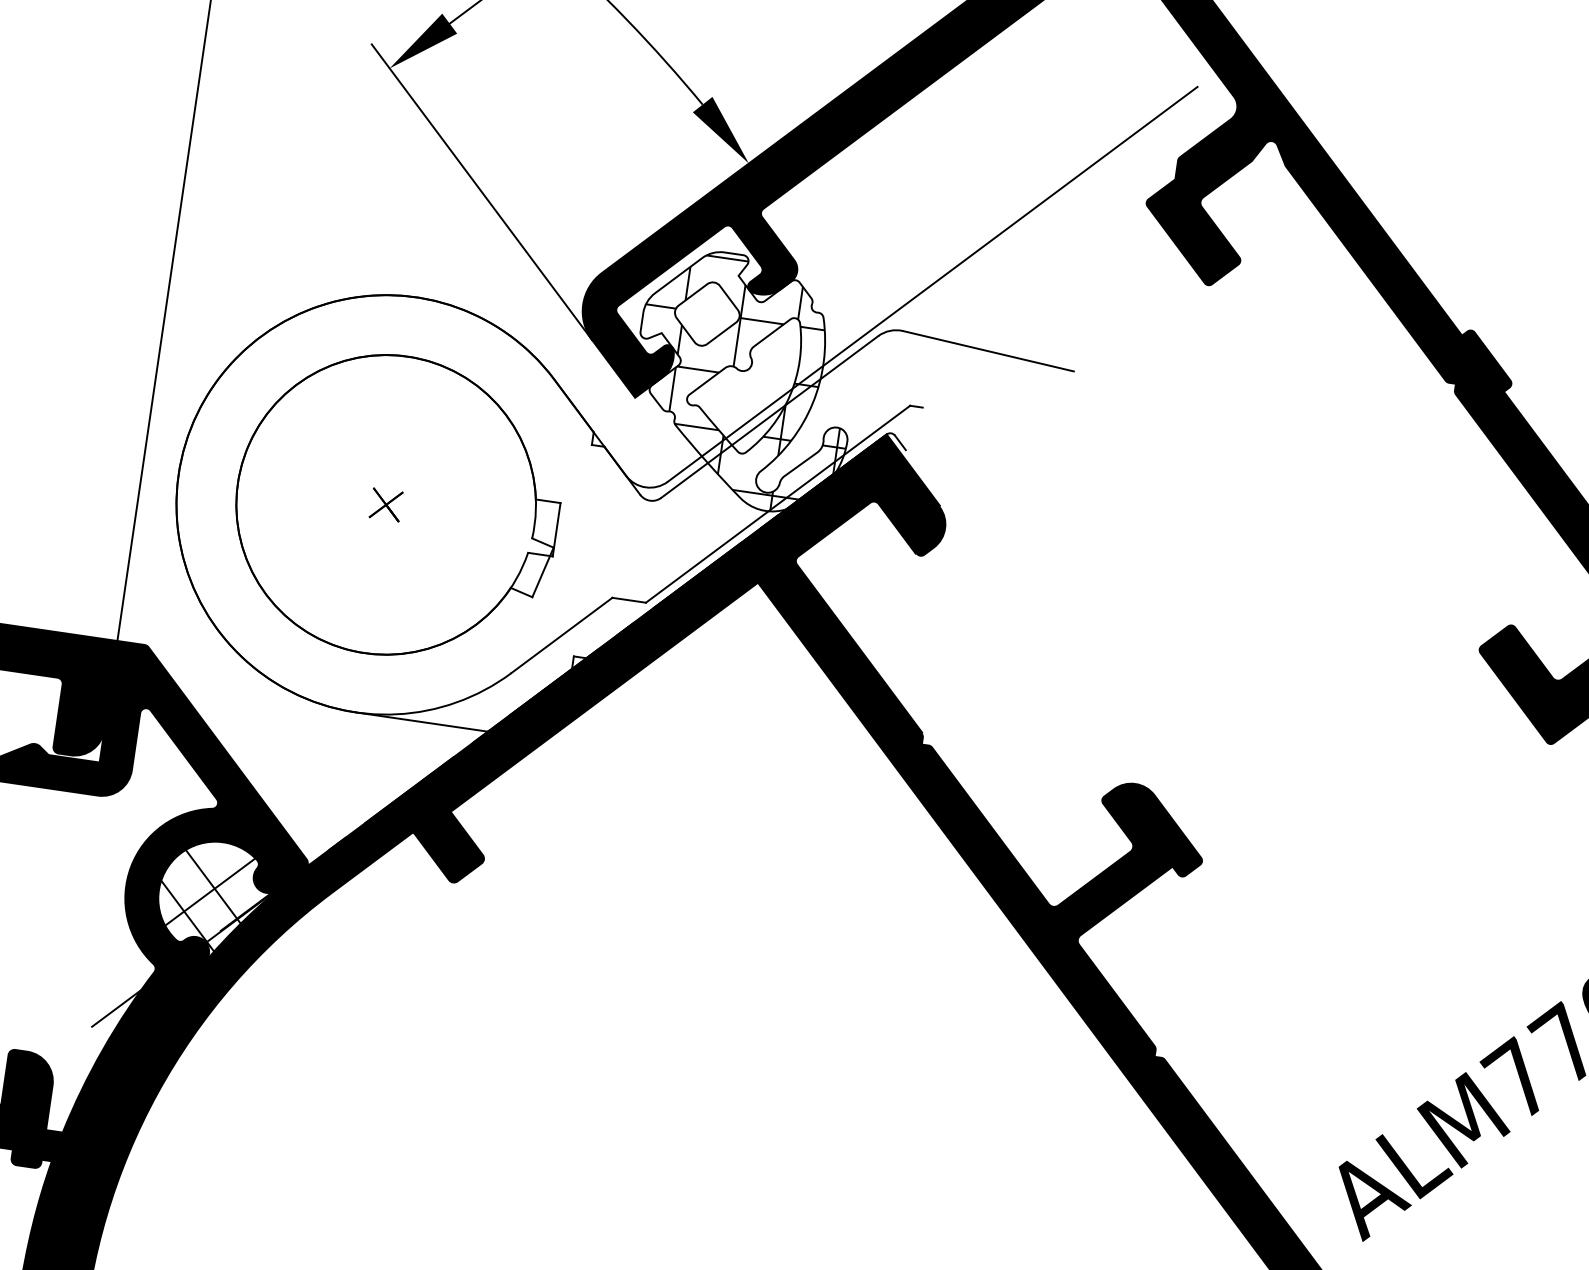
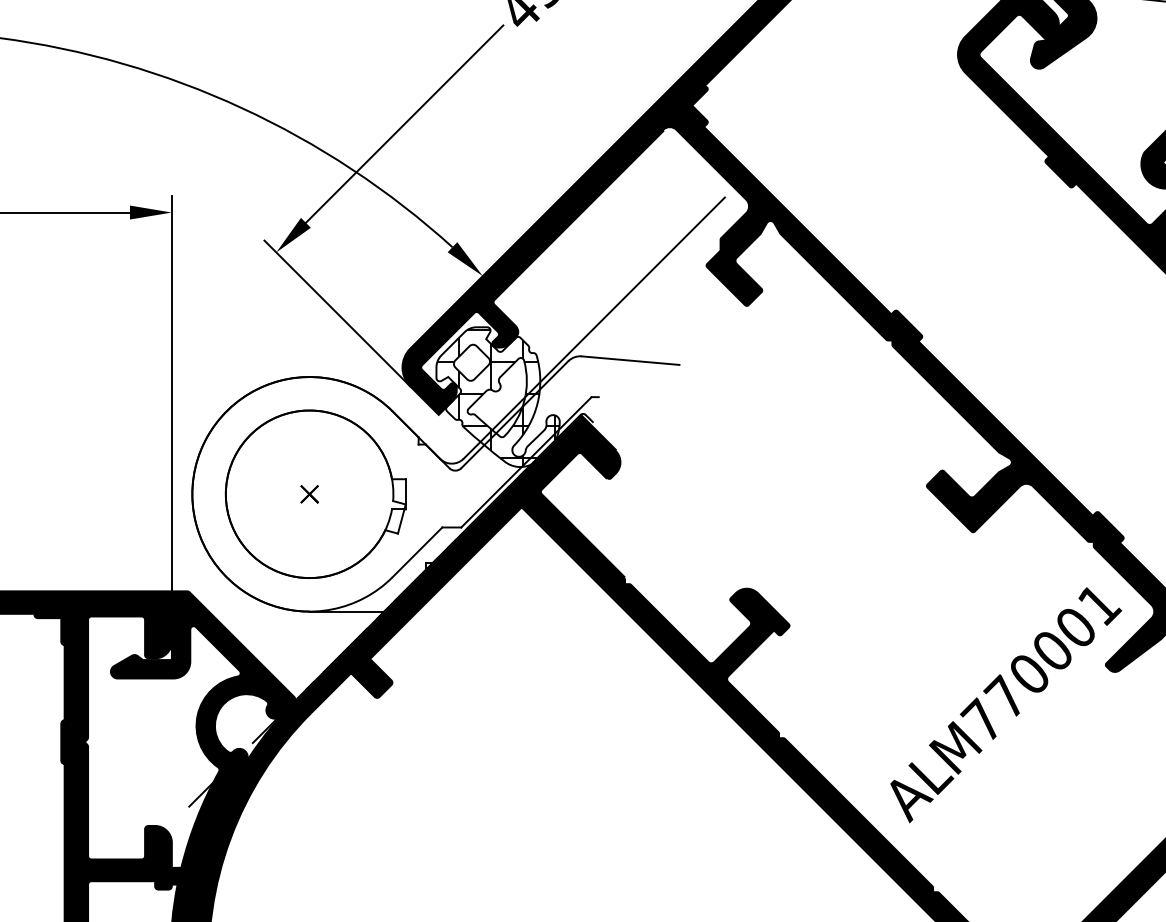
hatch: (214, 902) -> (246, 728), removed

